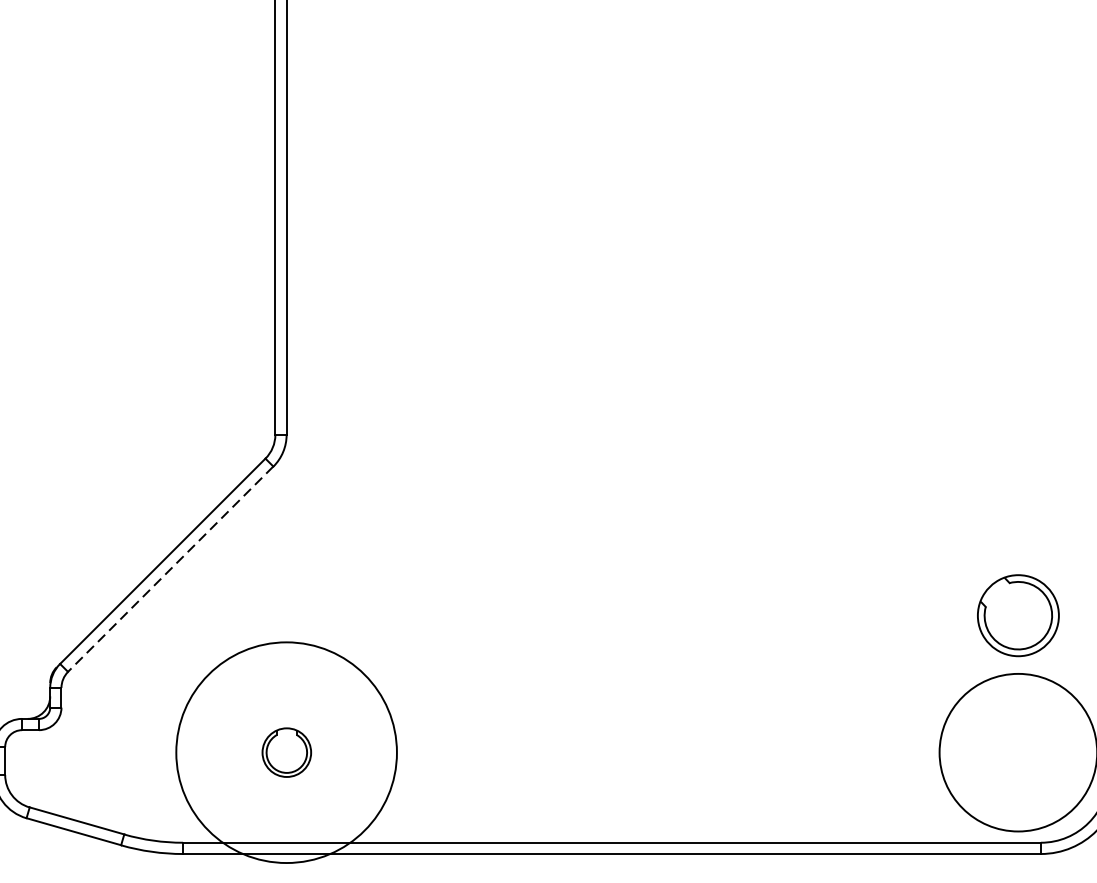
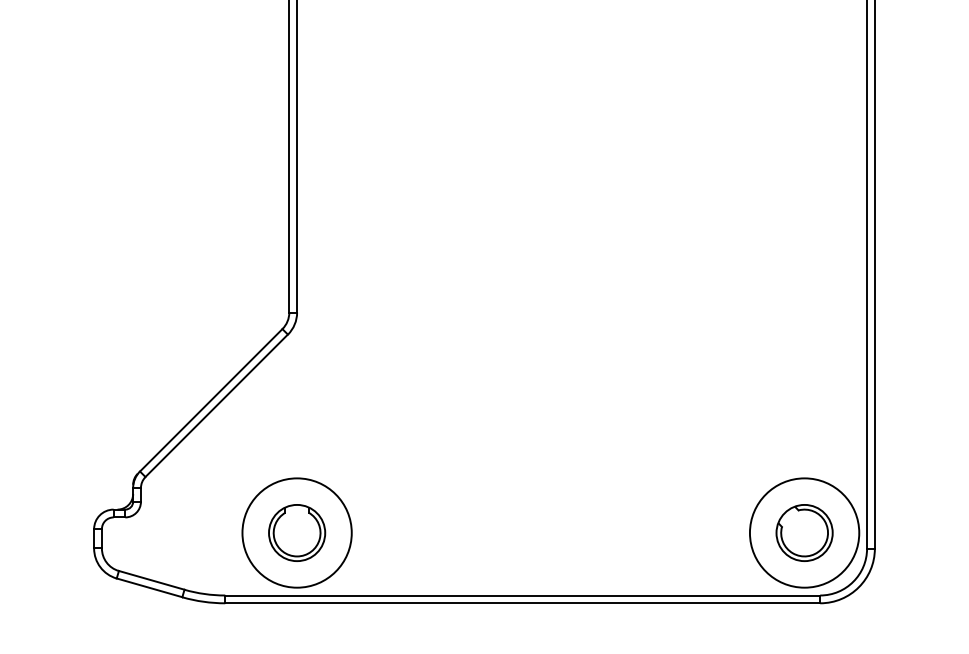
line: (170, 568) -> (216, 405), dashed -> solid
part: (1018, 614) -> (804, 532), moved
circle: (285, 751) -> (296, 532), size x0.71
part: (287, 751) -> (297, 532), size x1.67

